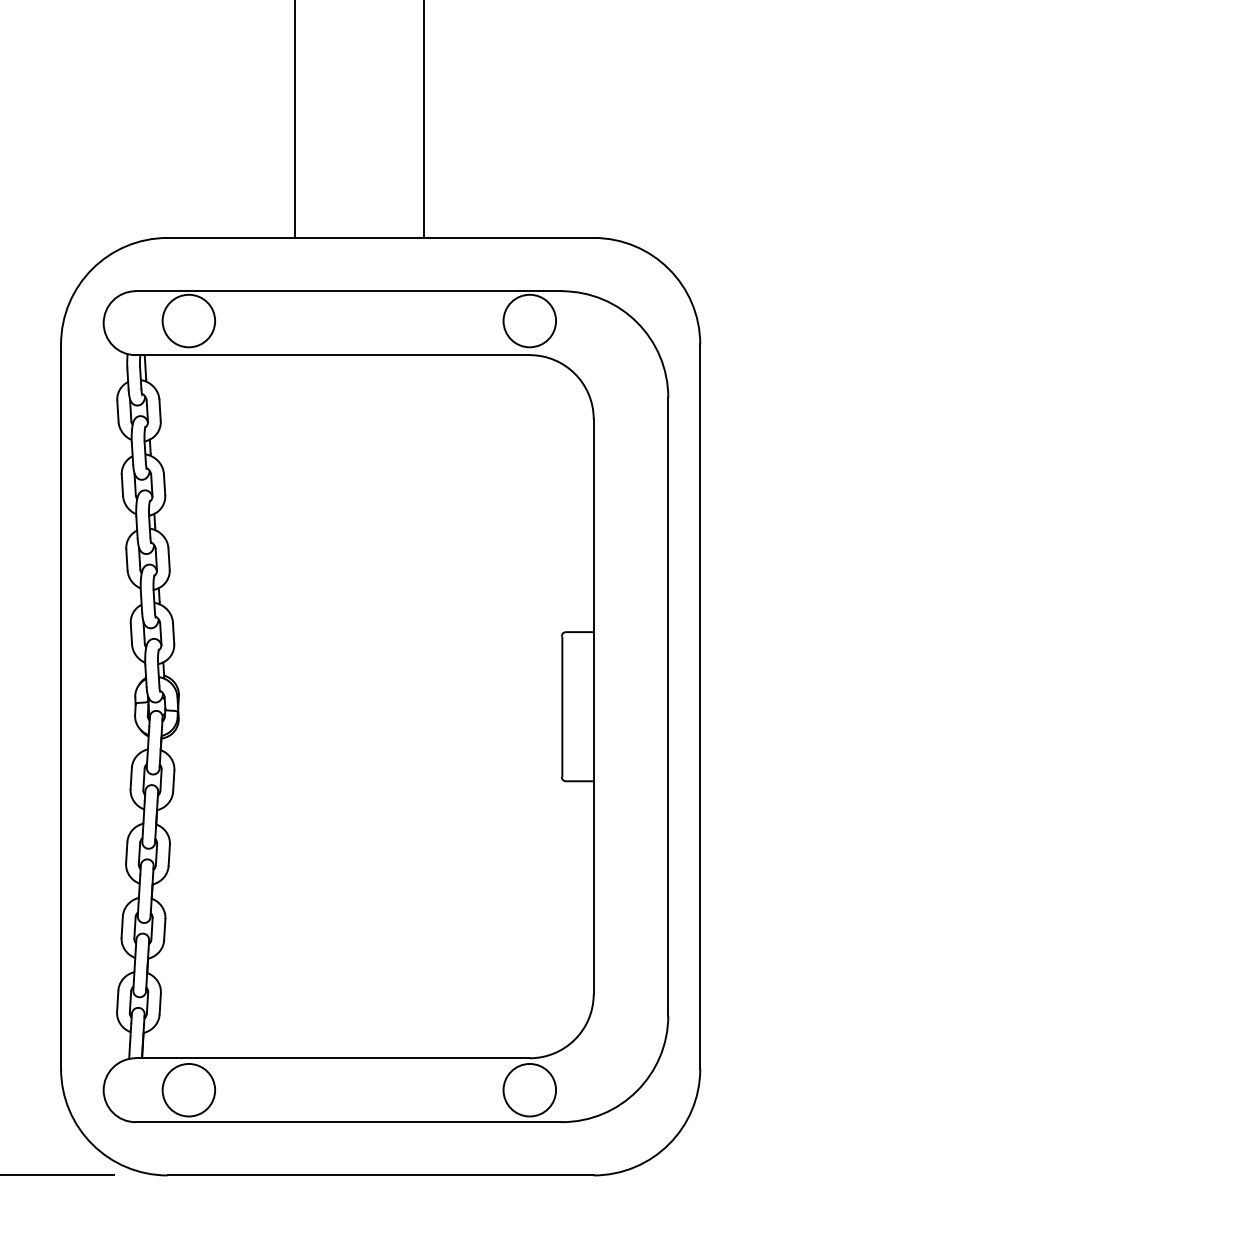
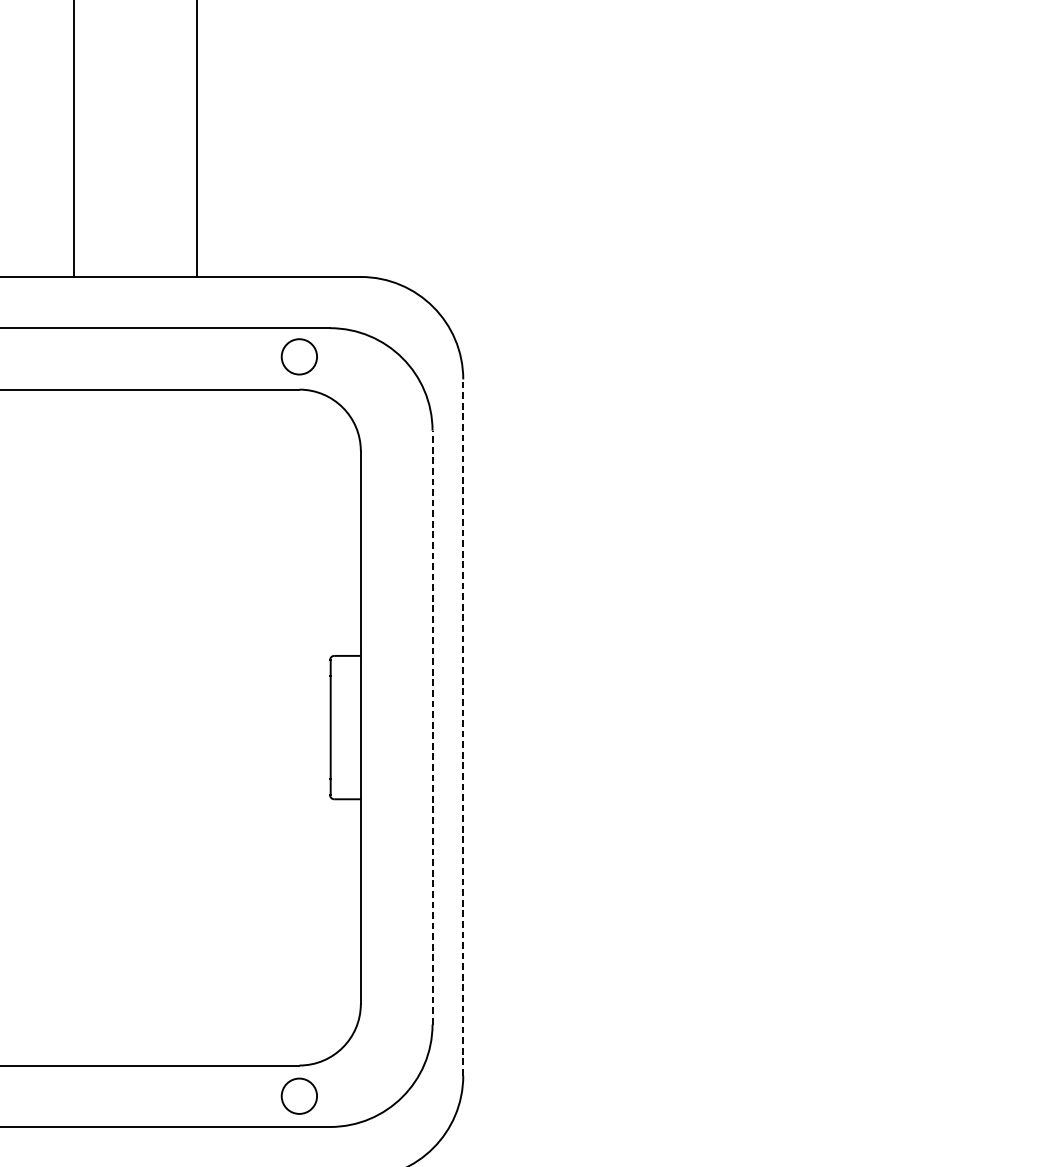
circle: (529, 320) -> (299, 356), size x0.7
line: (668, 706) -> (432, 727), solid -> dashed
line: (700, 706) -> (463, 727), solid -> dashed
circle: (529, 1089) -> (299, 1095), size x0.7

